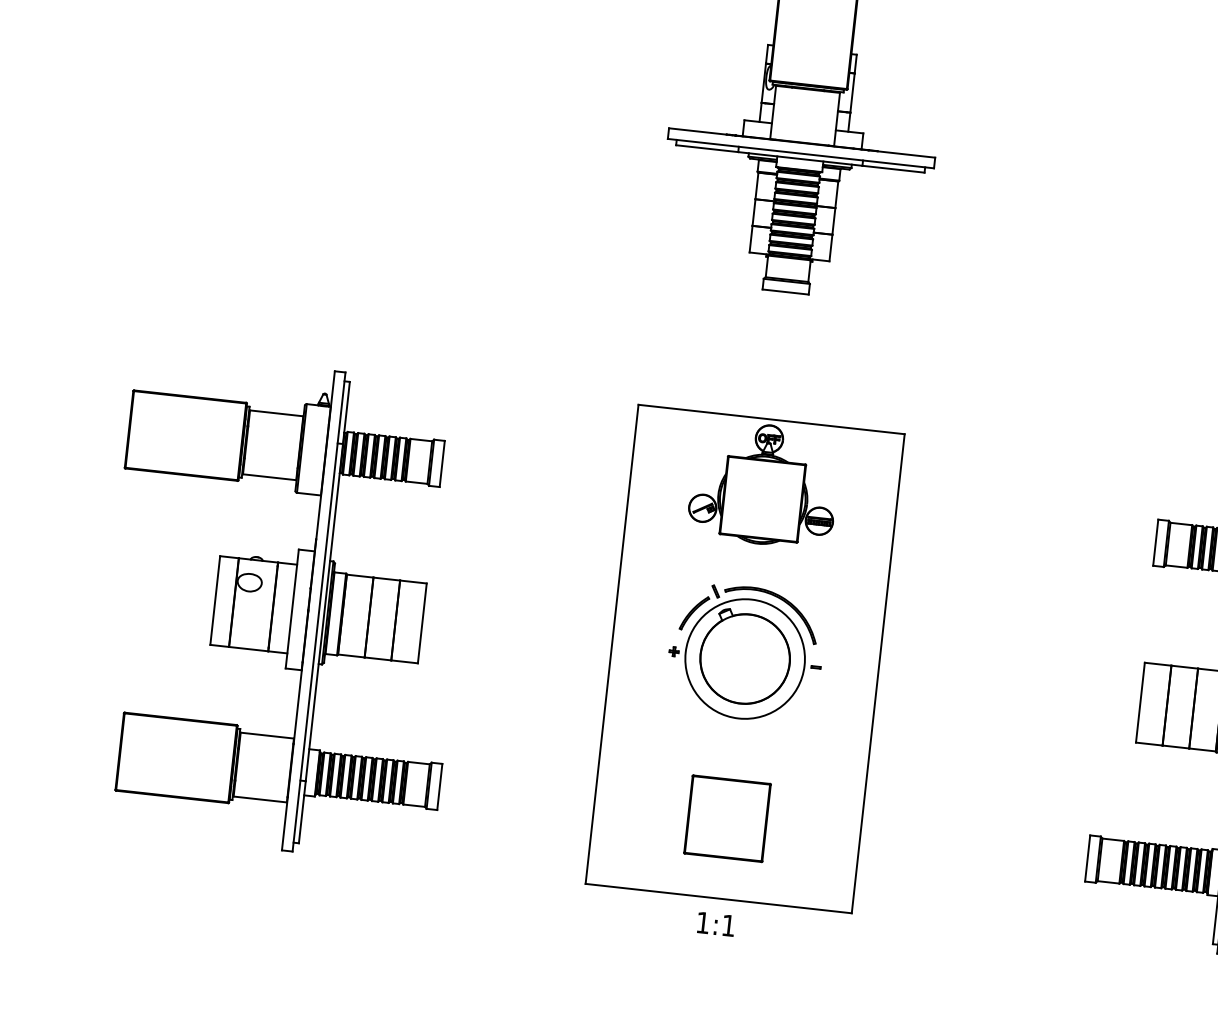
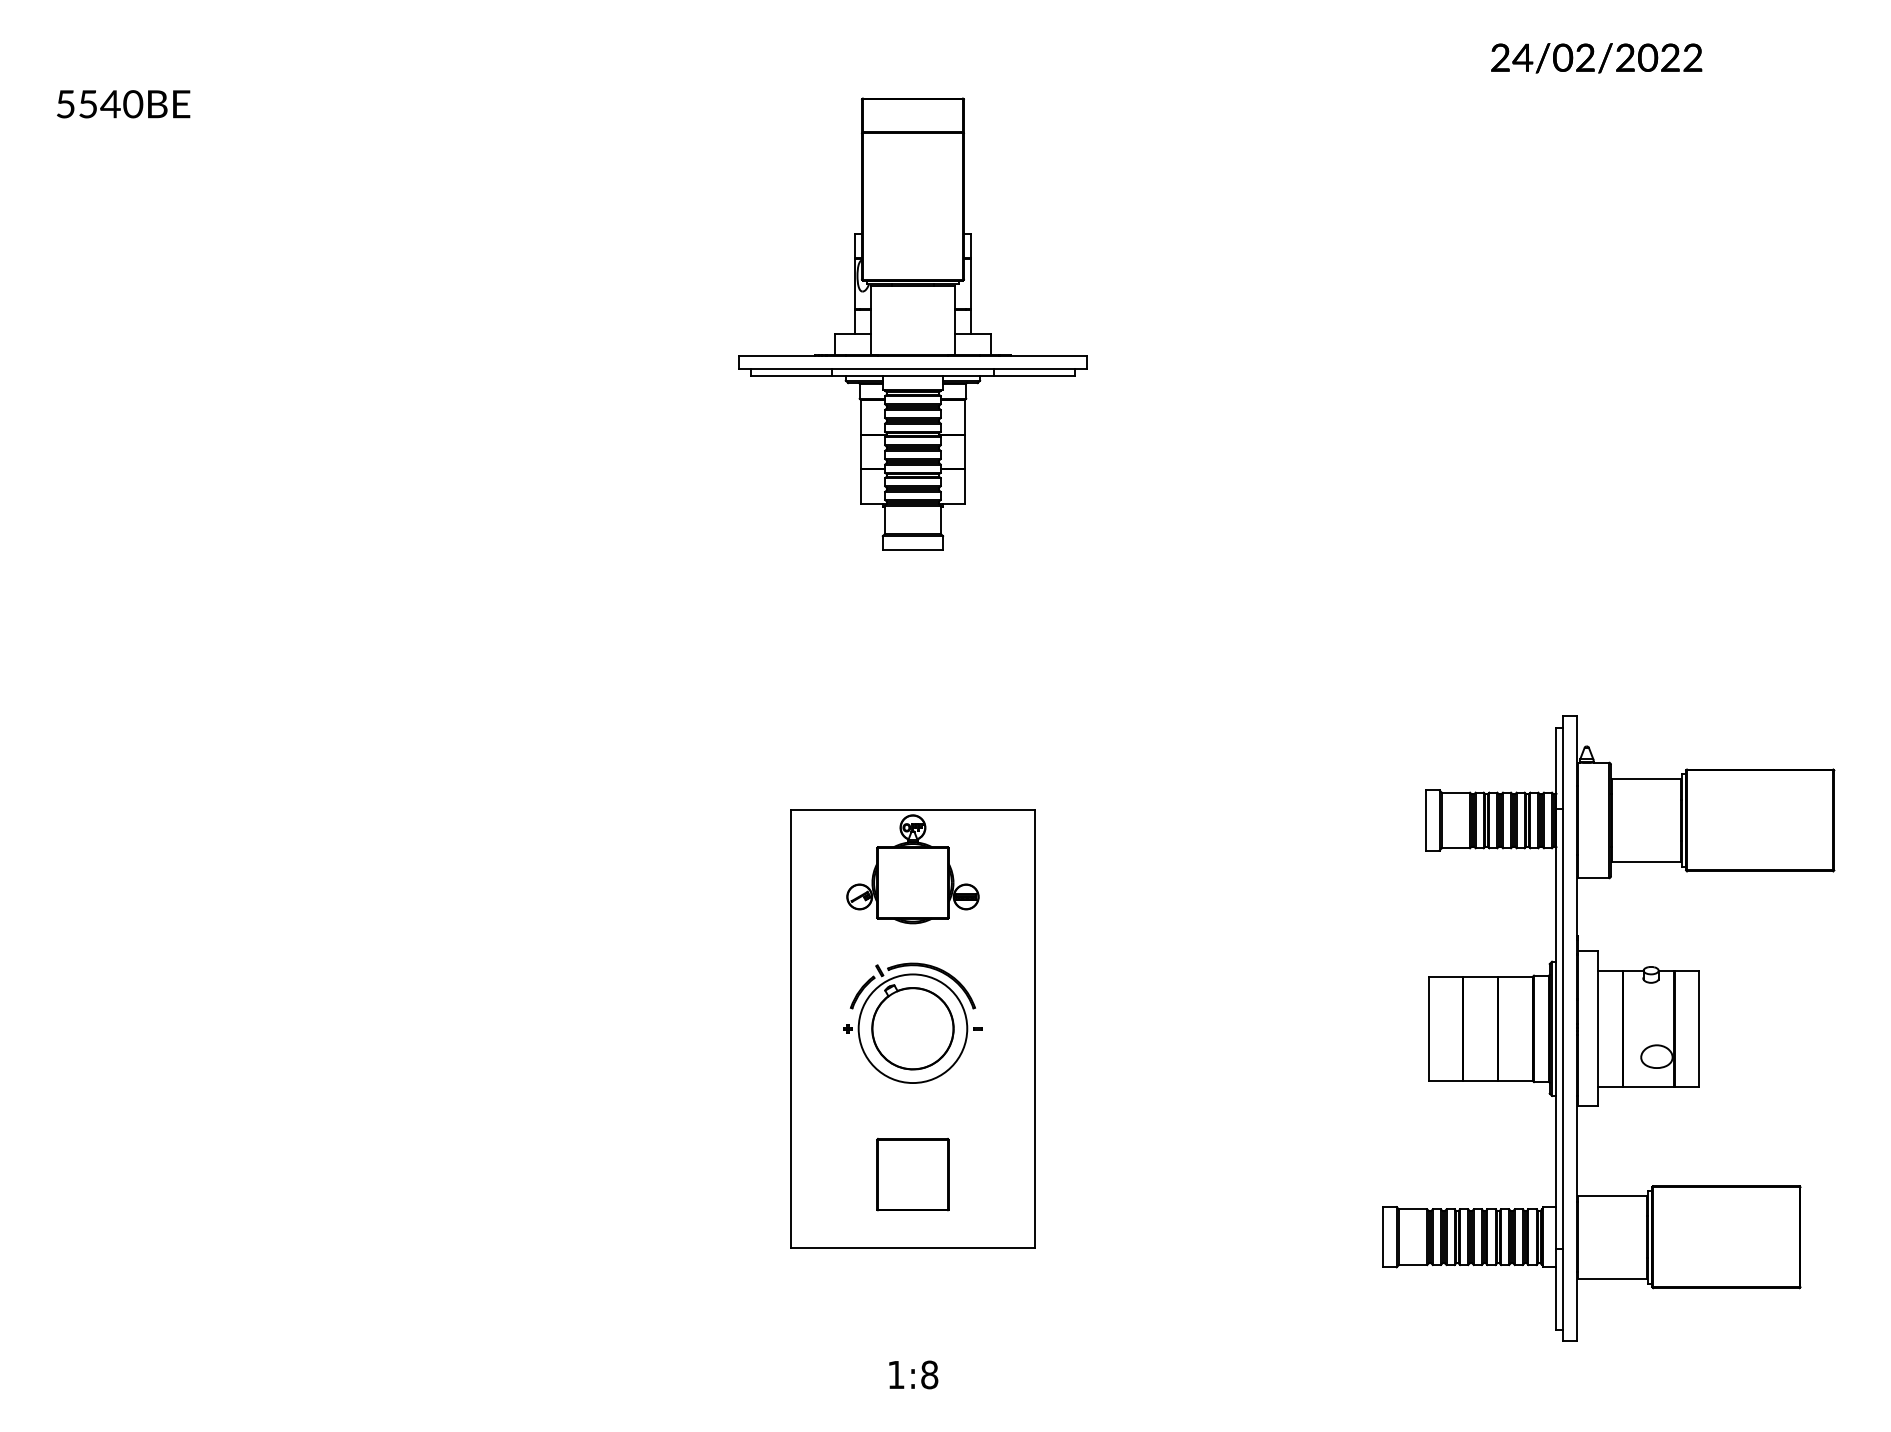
part: (284, 607) -> (311, 1028), removed
part: (744, 658) -> (912, 1028), size x0.7
text: (728, 925) -> (929, 1374), 1:1 -> 1:8

